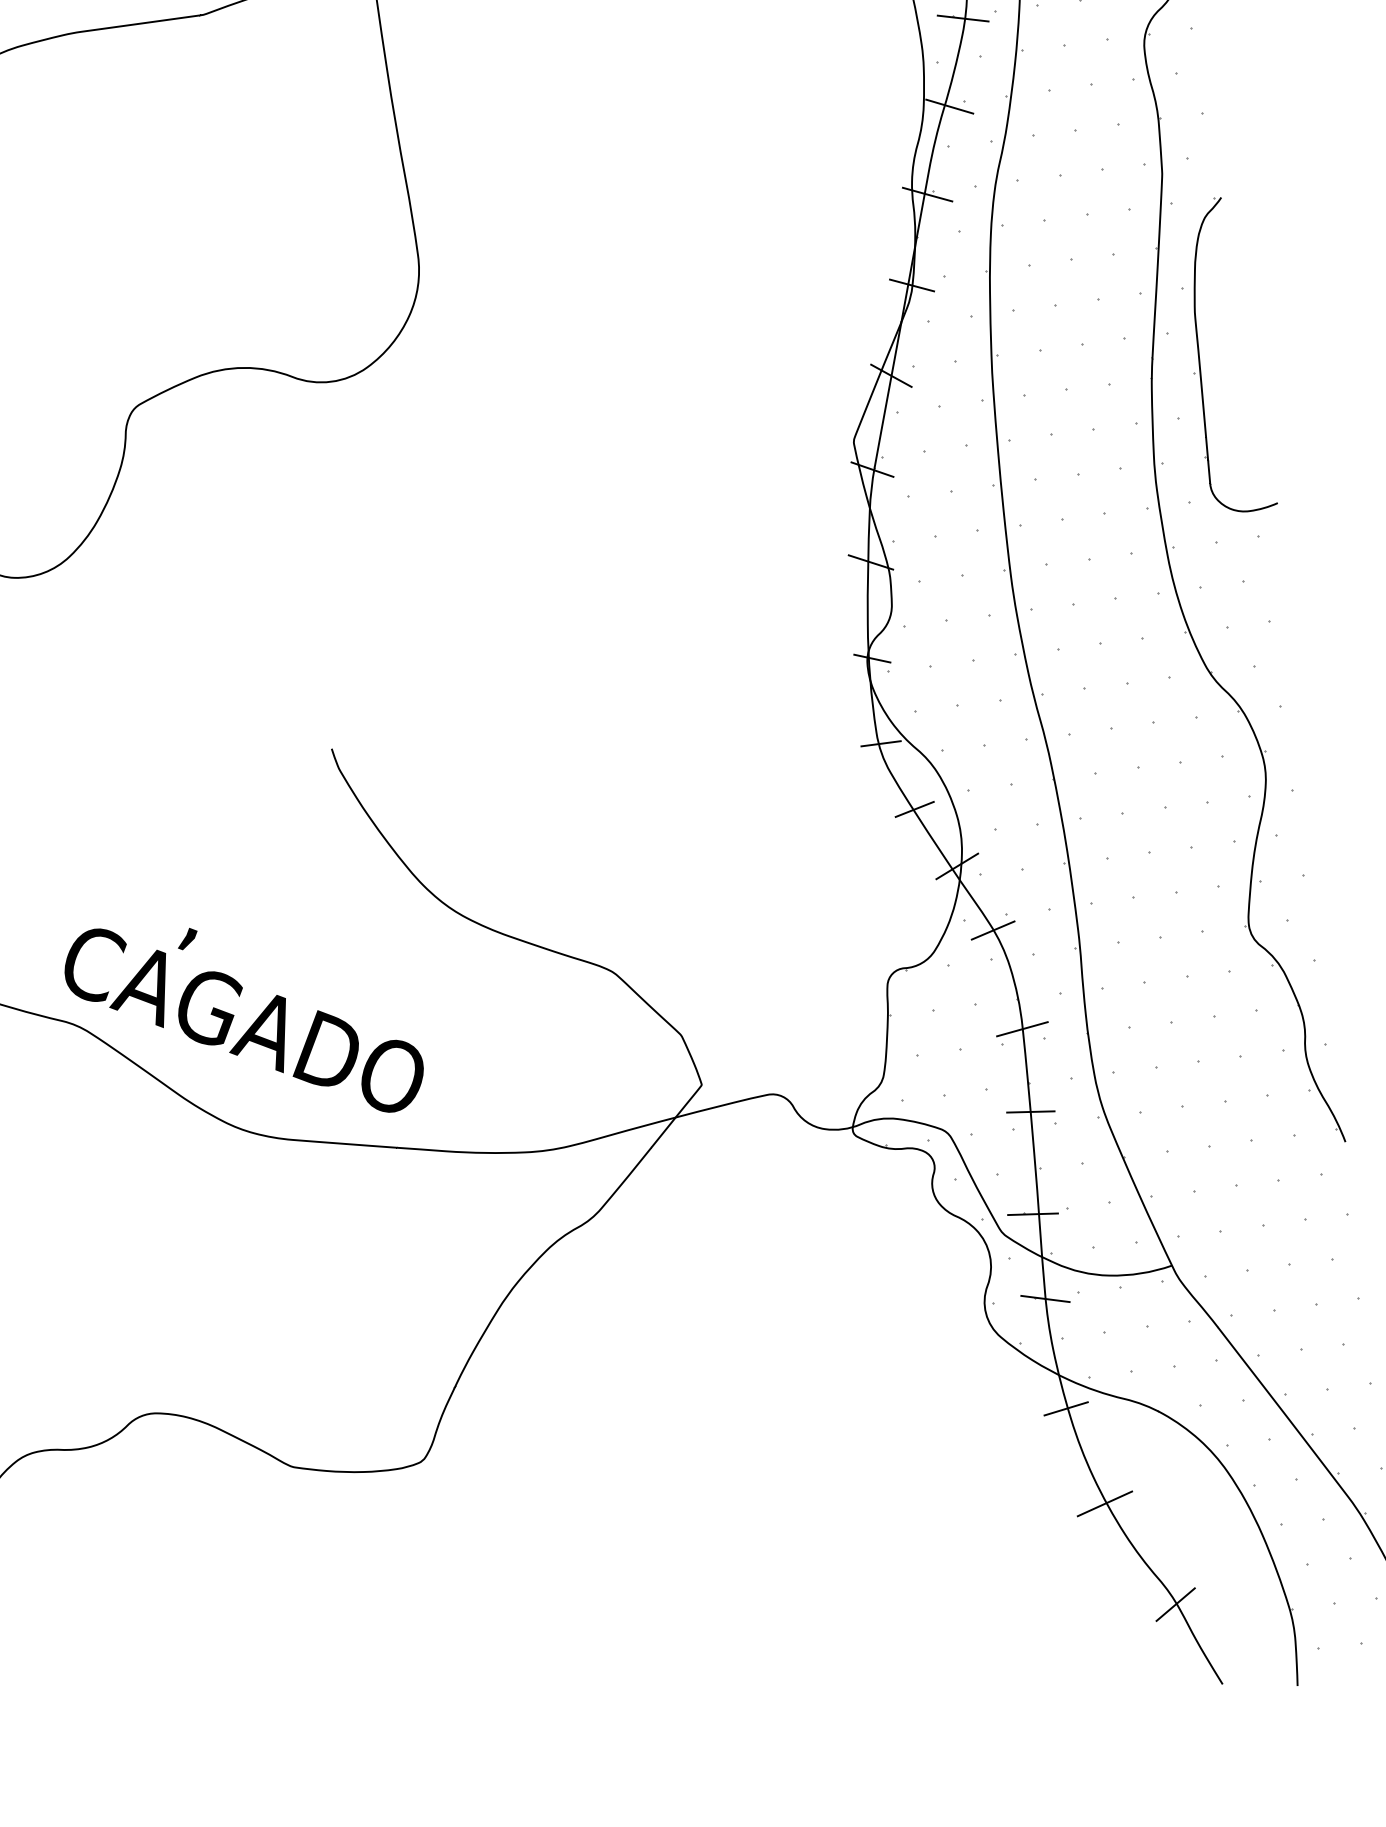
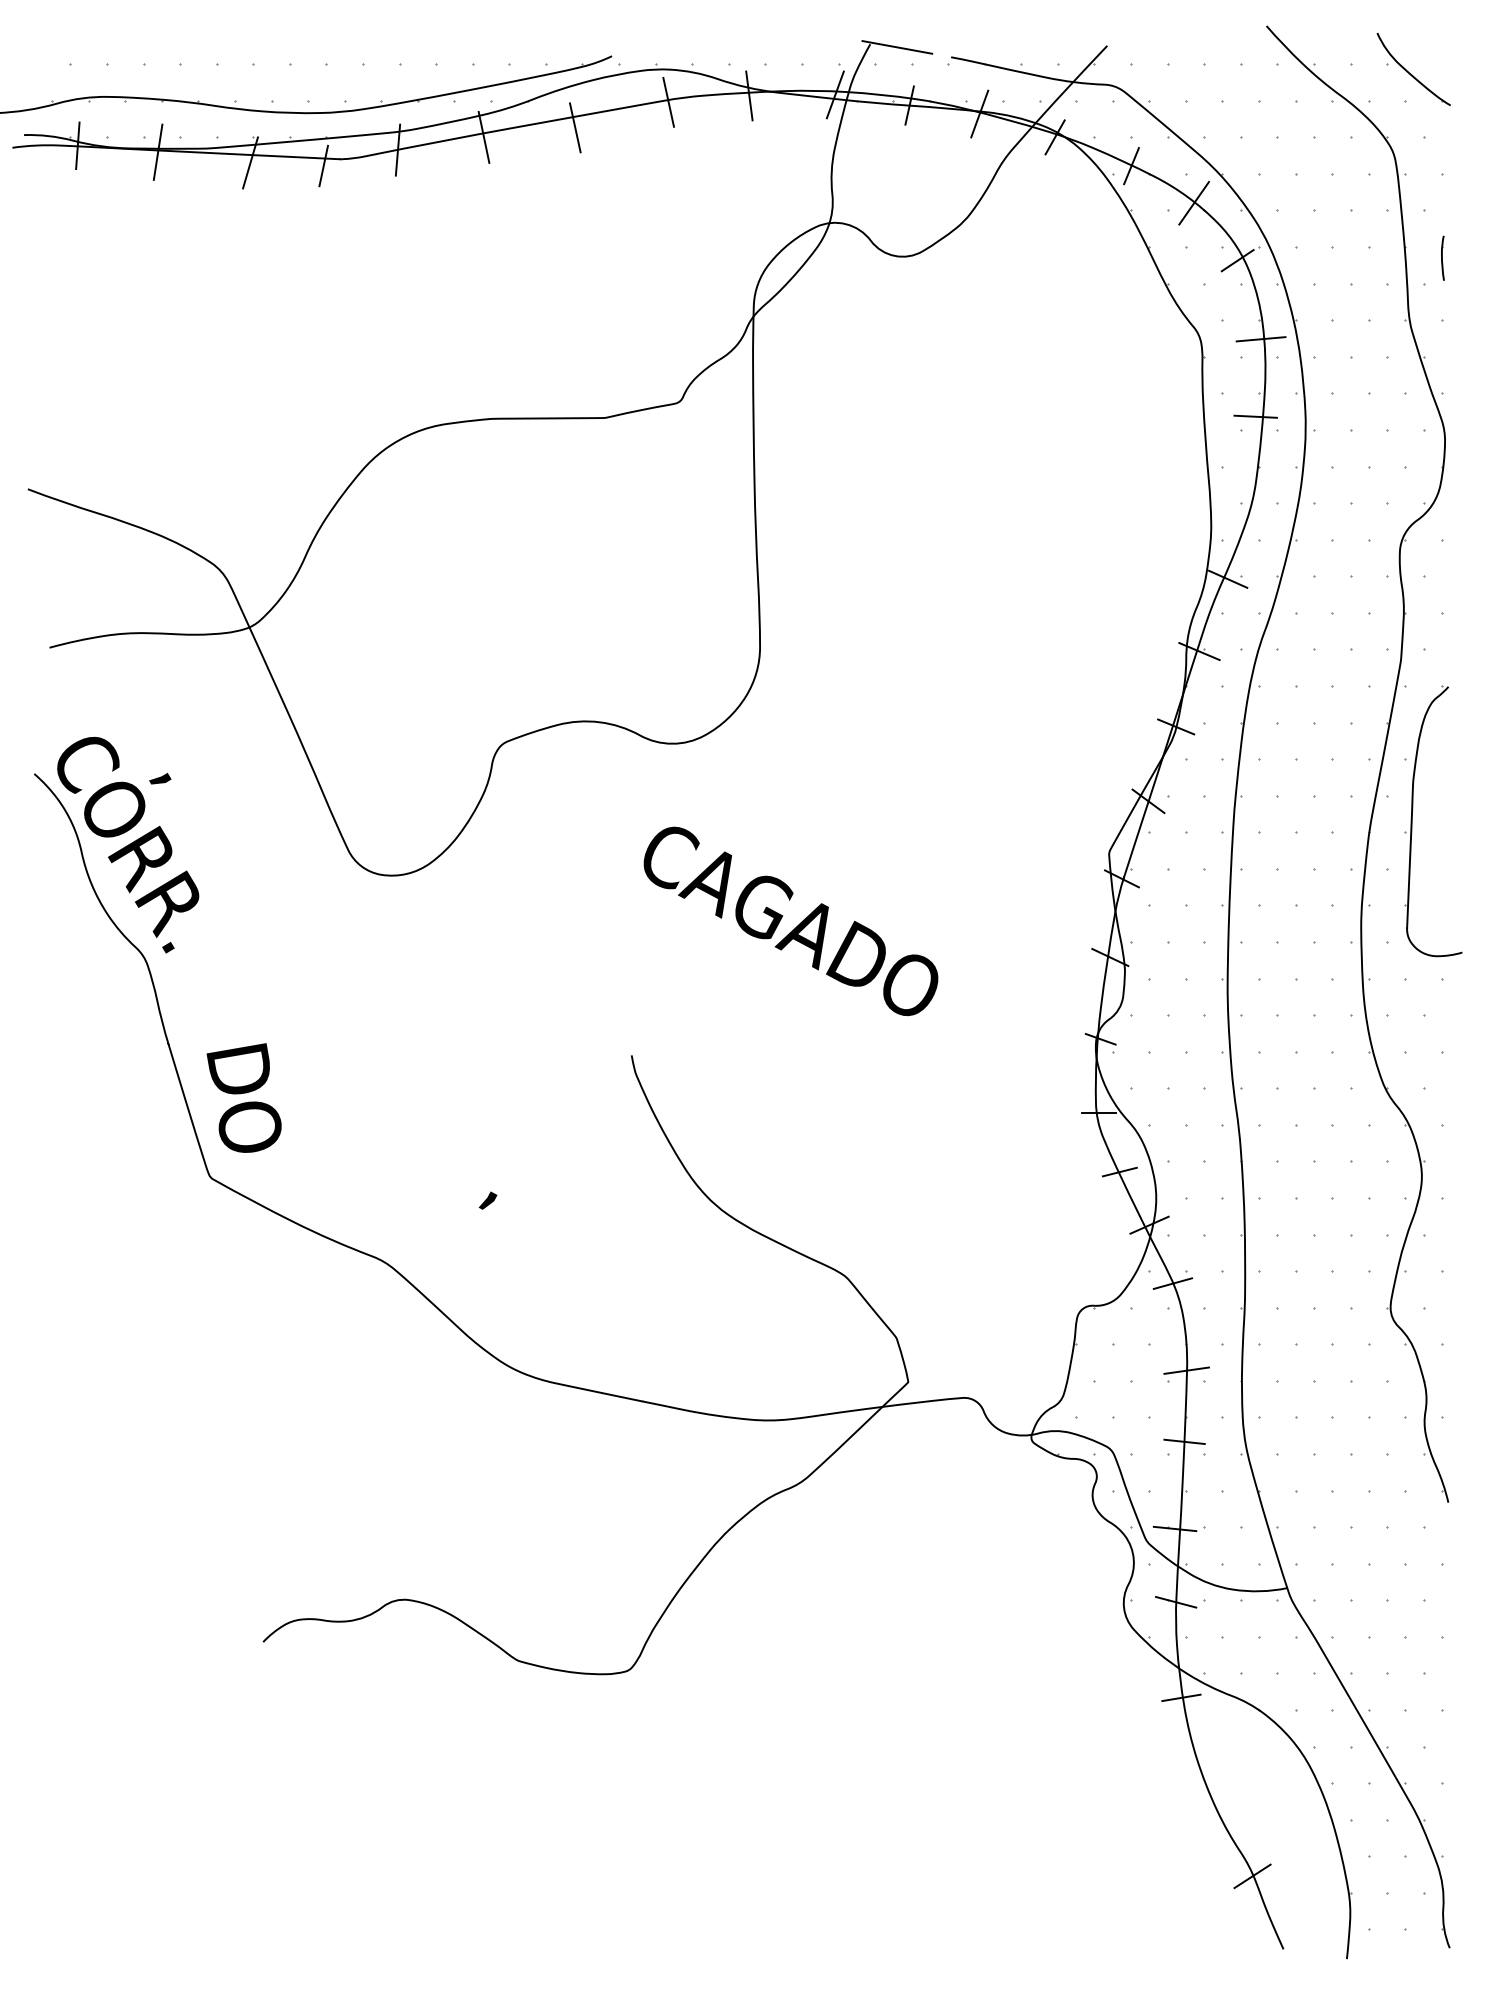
line: (963, 17) -> (1249, 505), removed
text: (243, 1020) -> (790, 921), moved
line: (1104, 1503) -> (1203, 1782), removed

